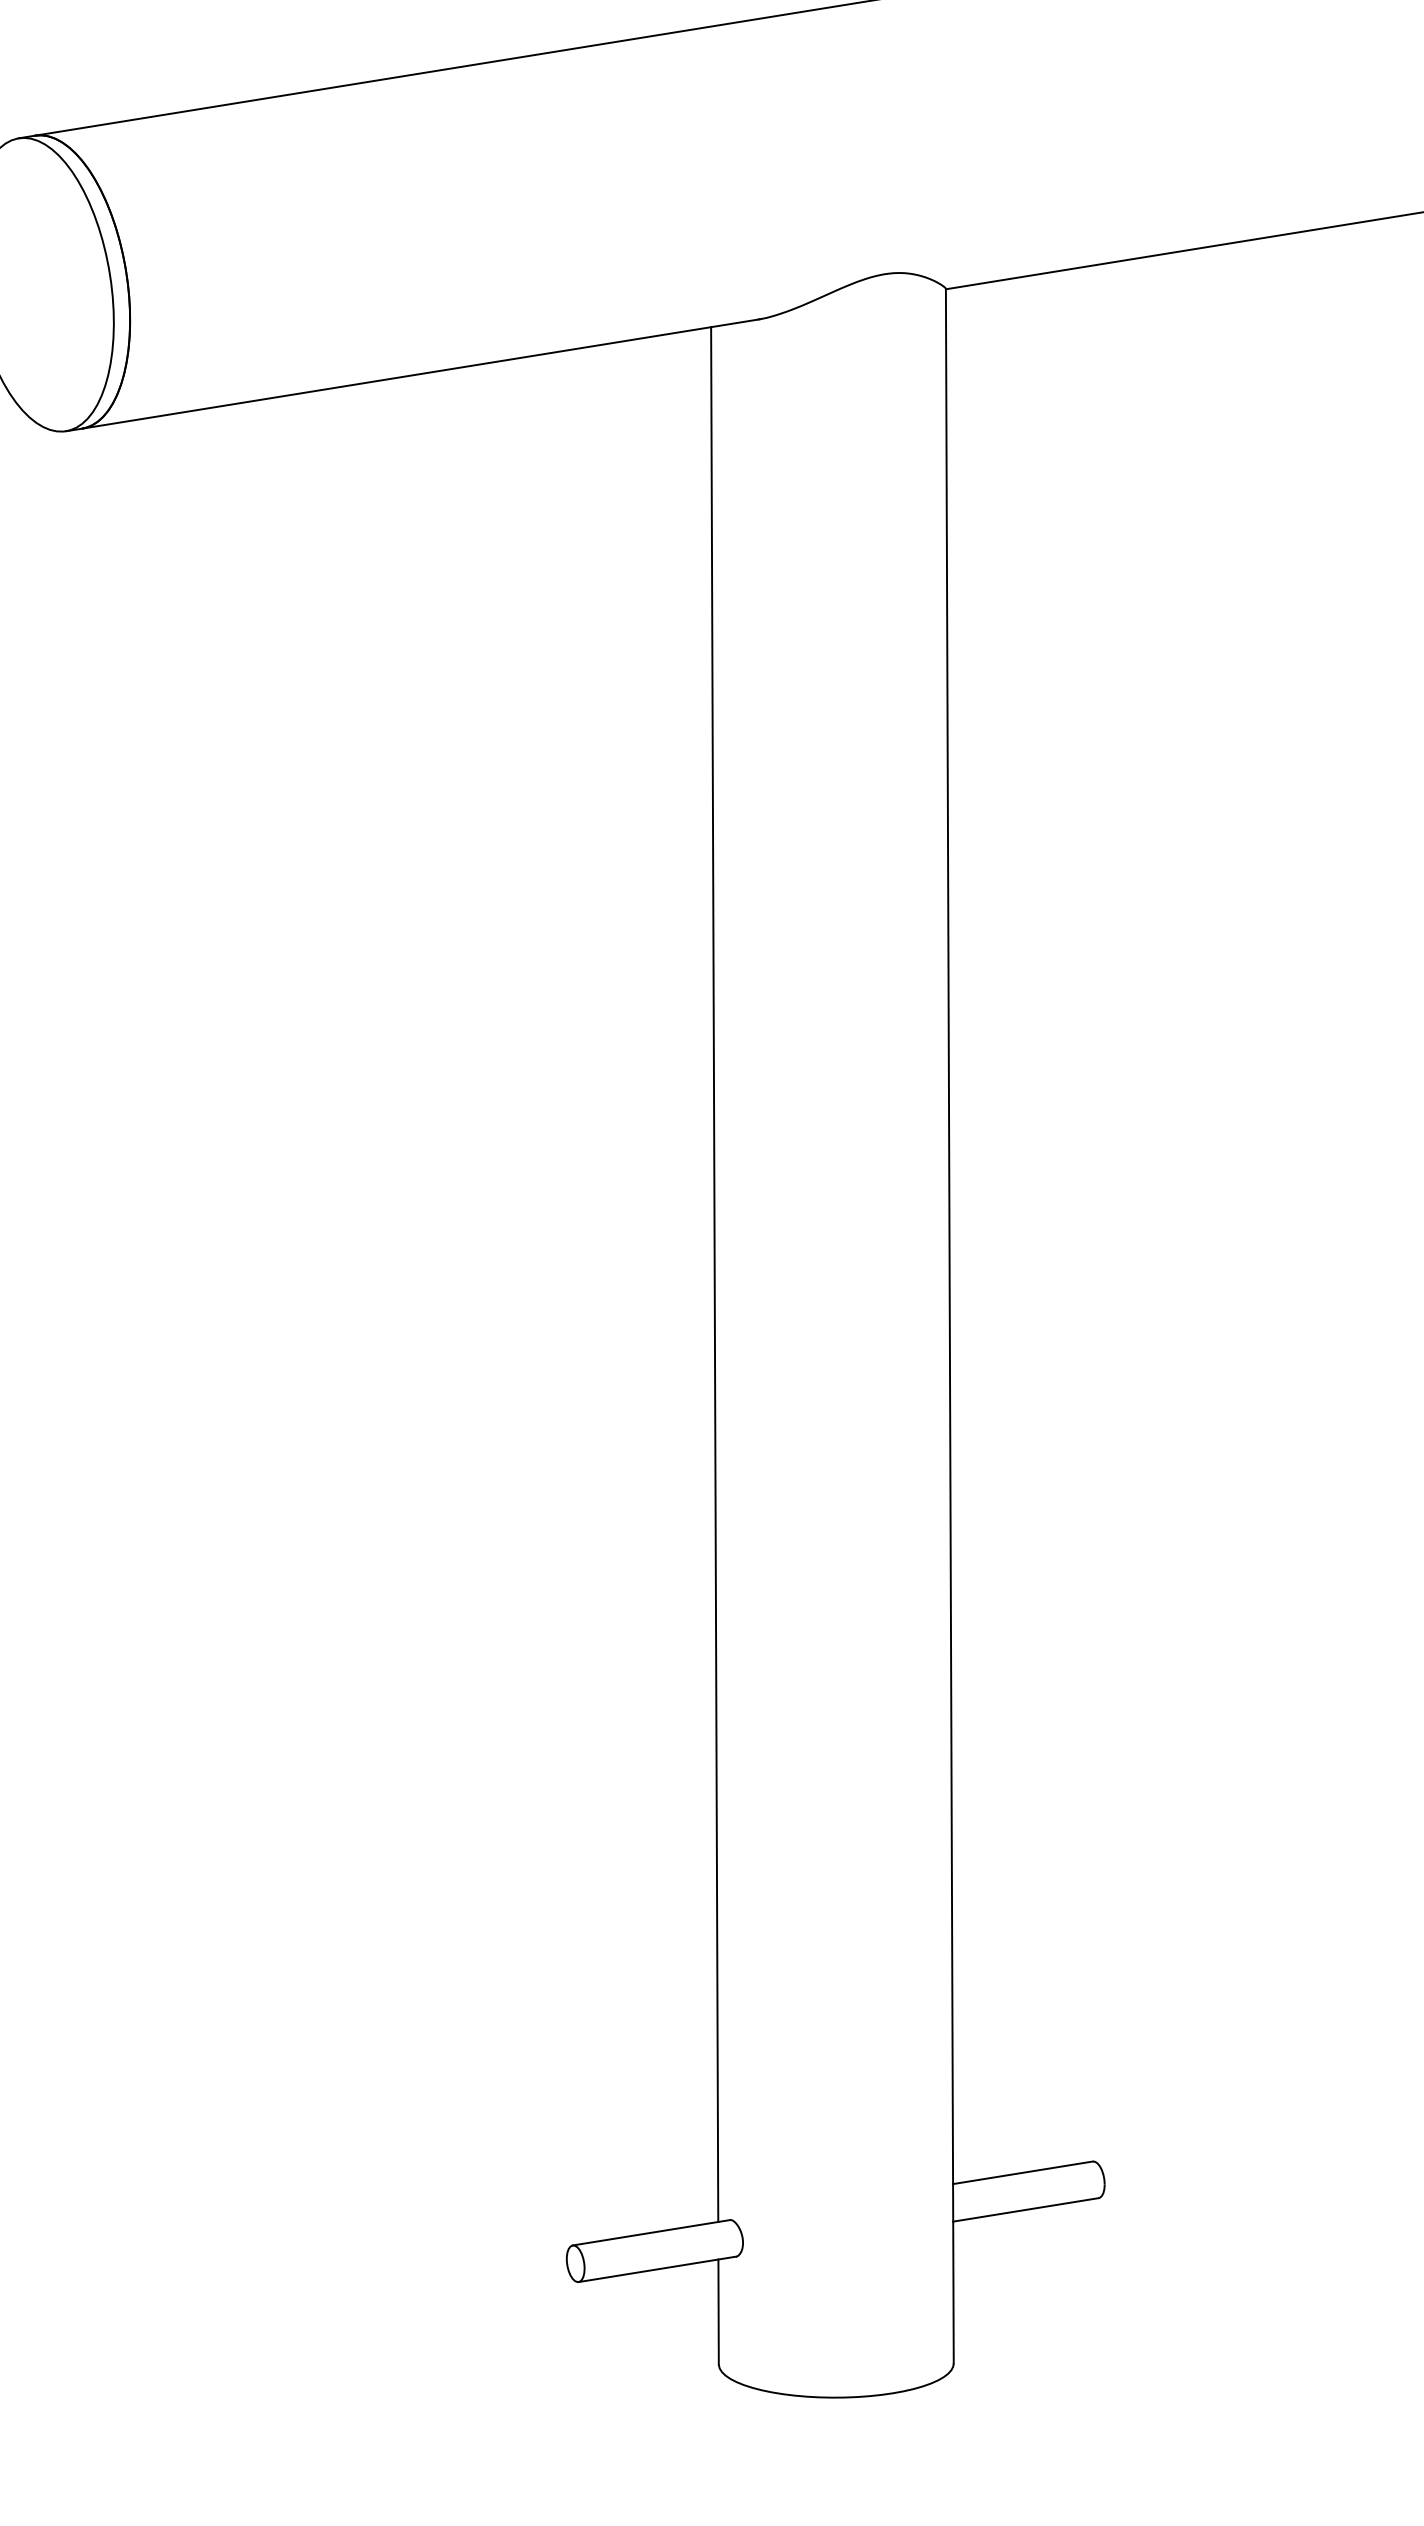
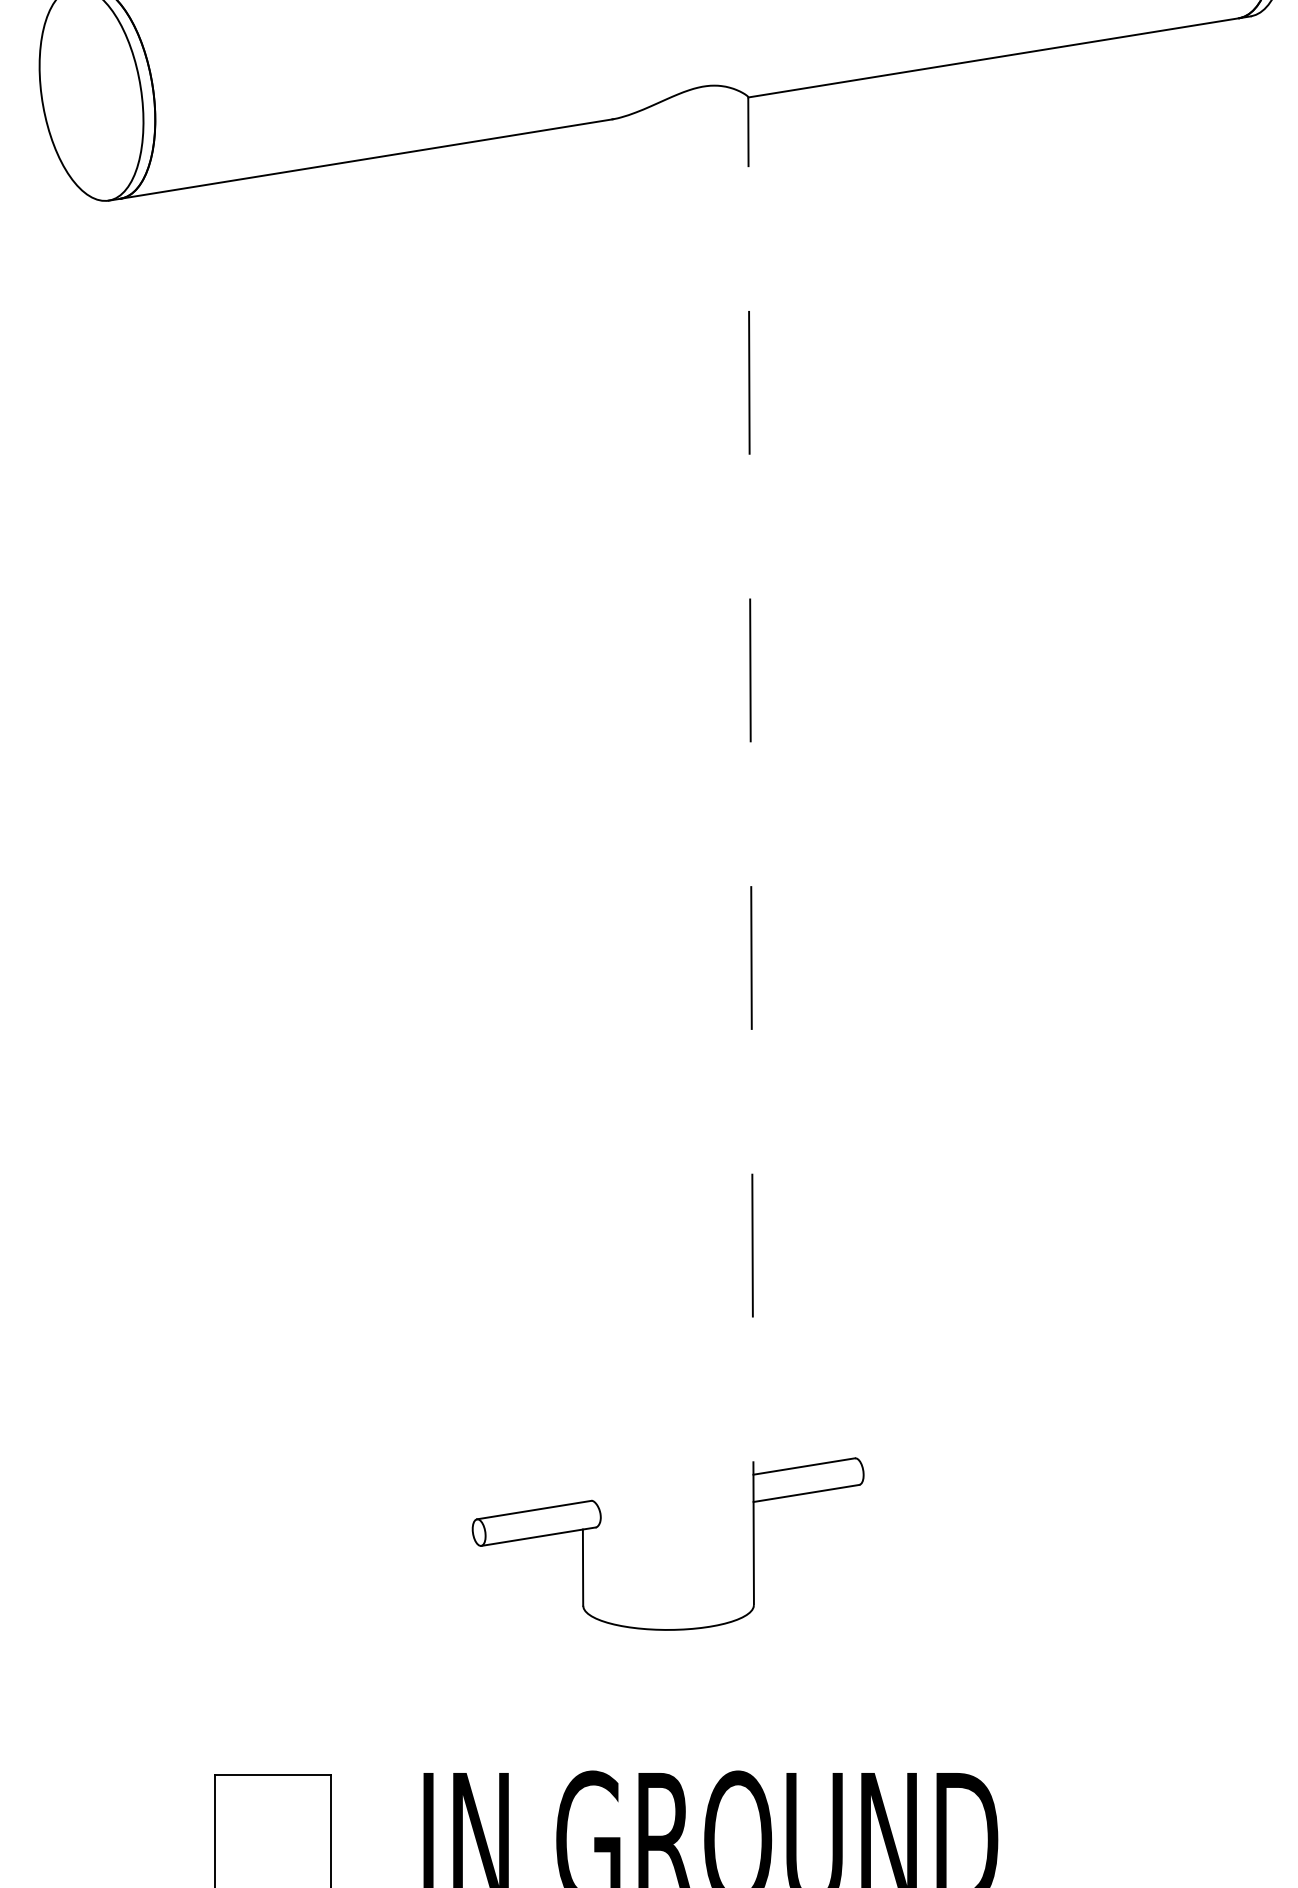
line: (713, 1274) -> (579, 813), removed
line: (950, 1326) -> (751, 851), solid -> dashed

